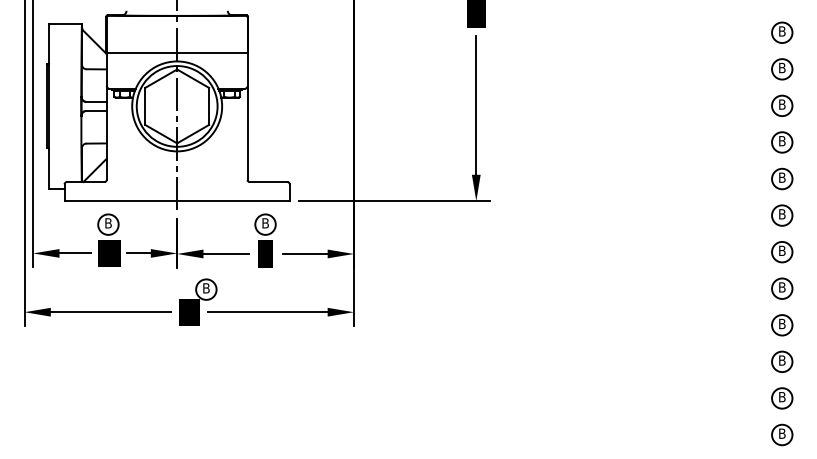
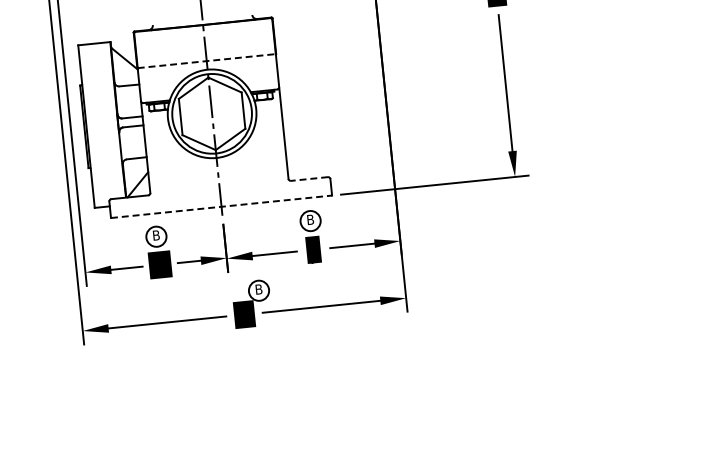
line: (177, 52) -> (207, 60), solid -> dashed
line: (268, 182) -> (309, 179), solid -> dashed
line: (177, 201) -> (221, 207), solid -> dashed

